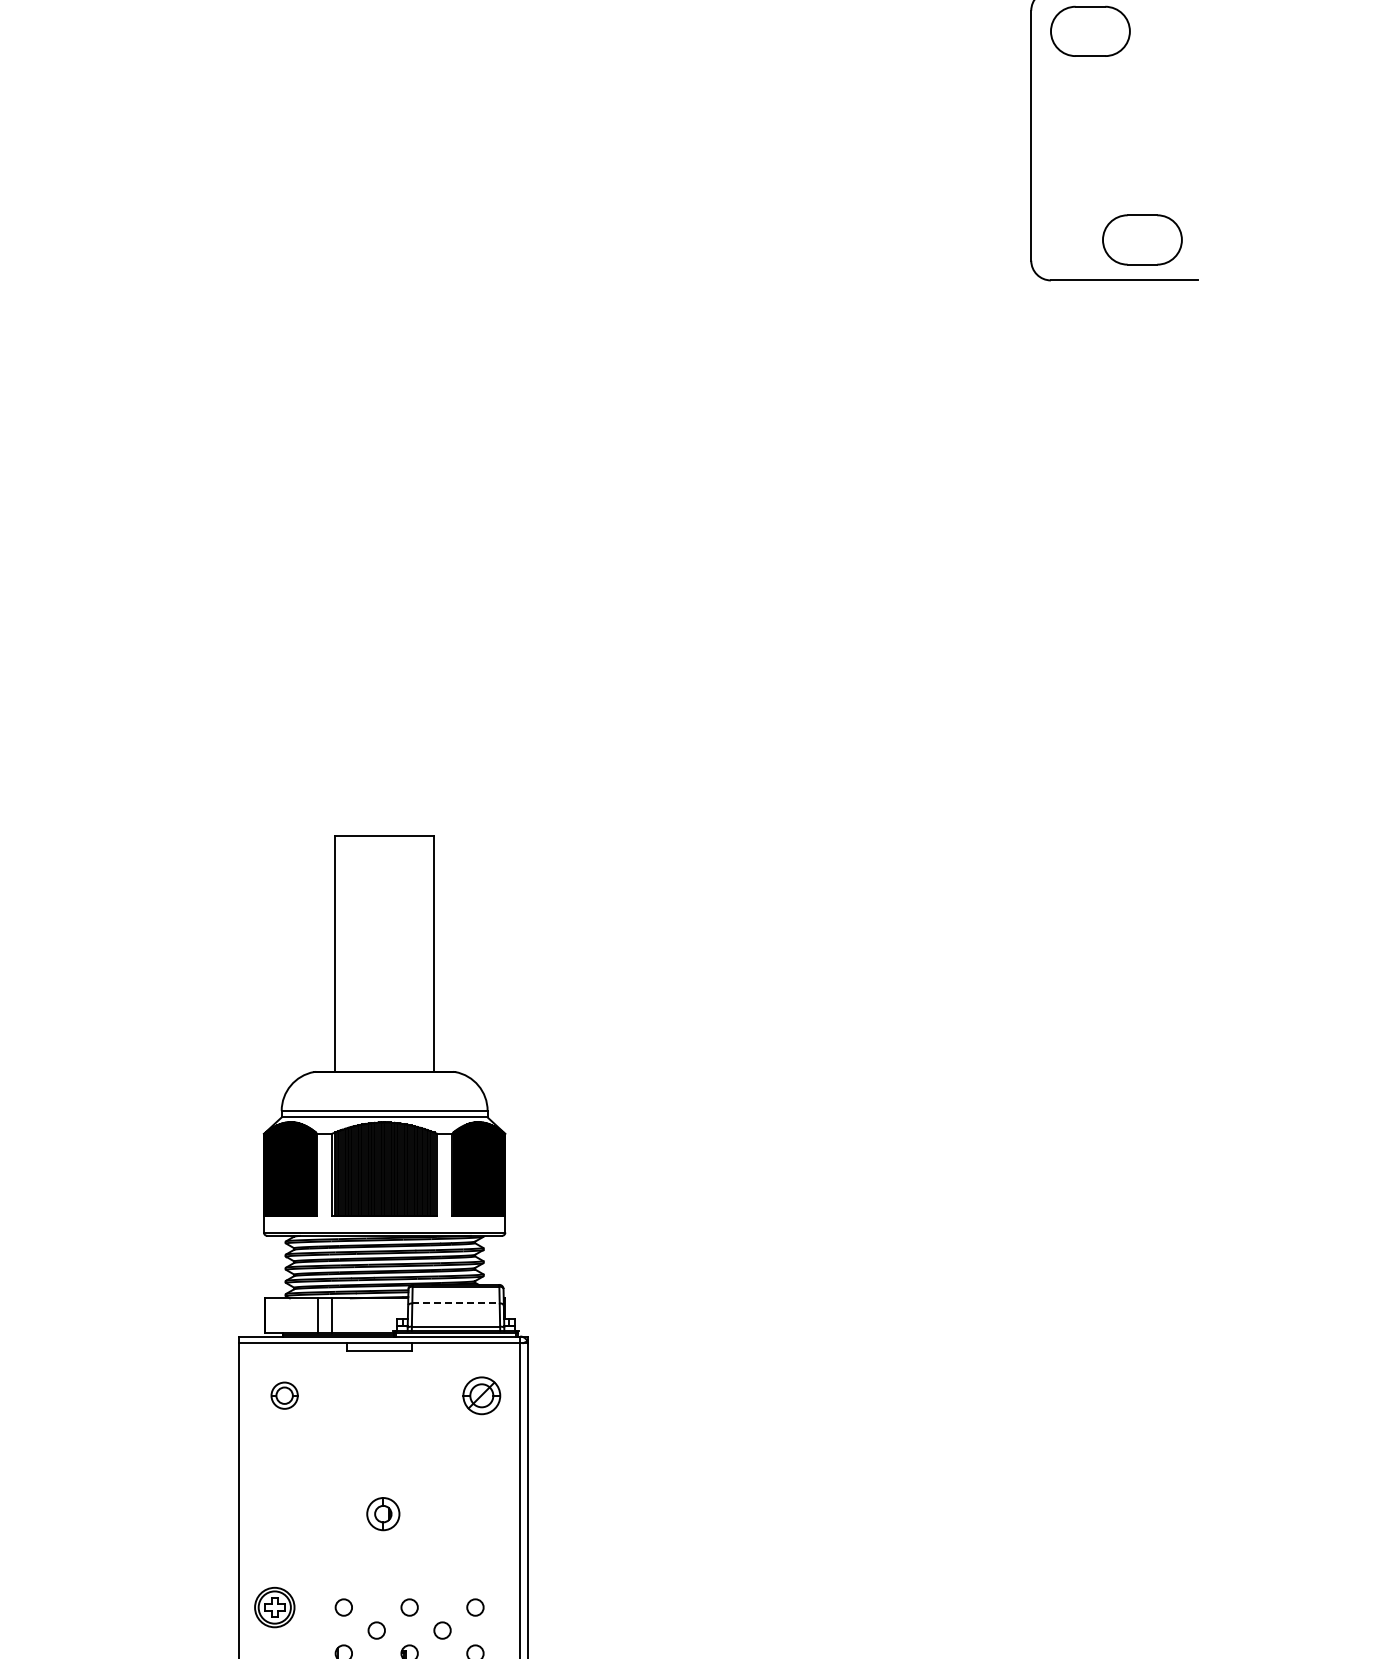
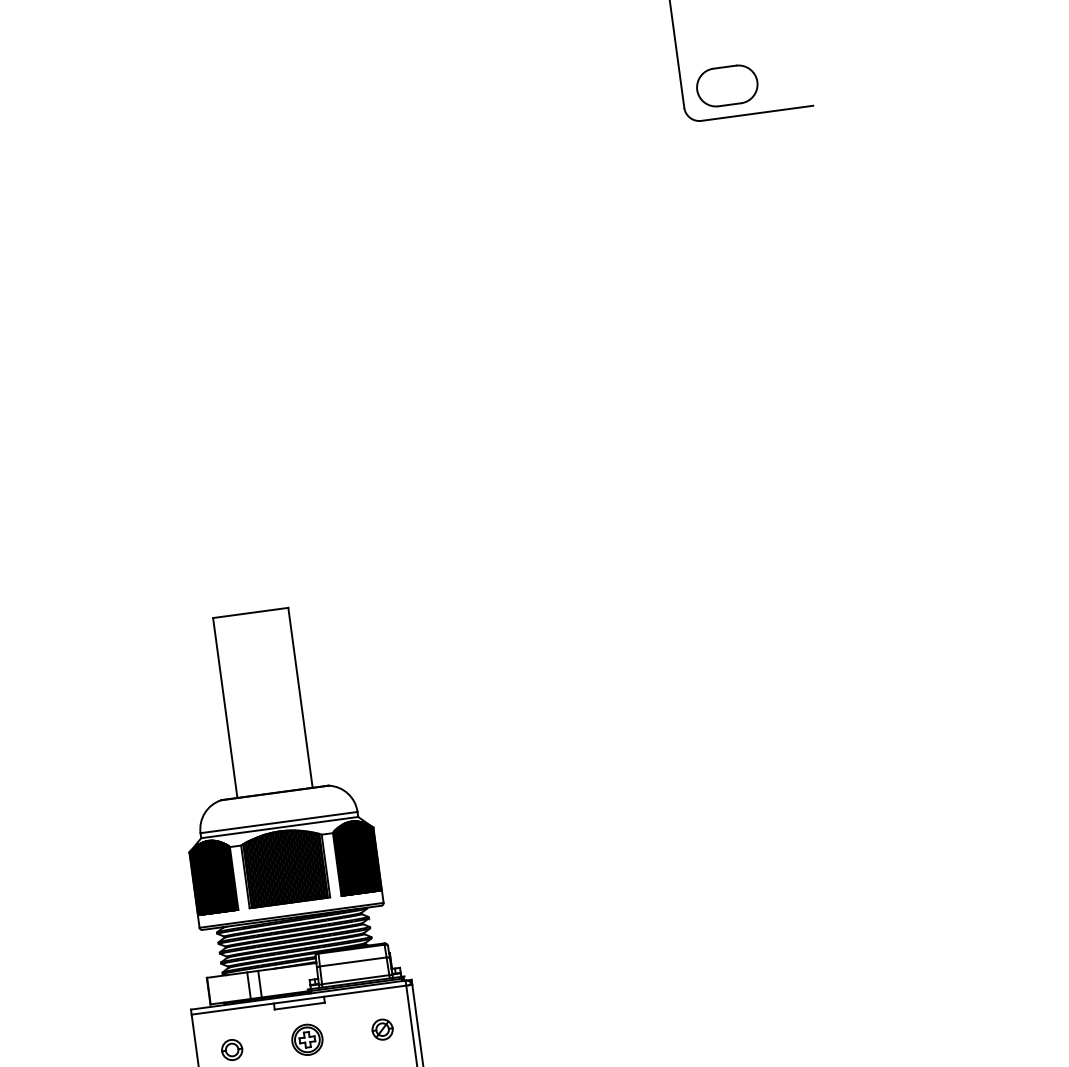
part: (1142, 239) -> (727, 85), moved
line: (456, 1303) -> (353, 962), dashed -> solid
part: (382, 1395) -> (306, 1039), added
part: (482, 1395) -> (382, 1029), size x0.71

